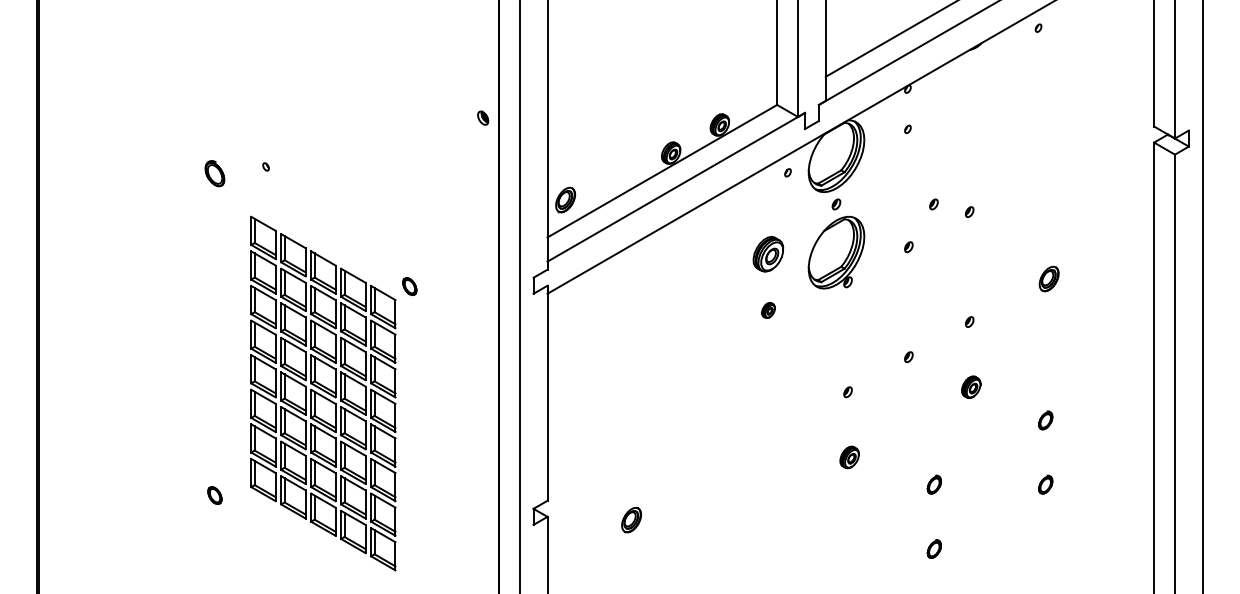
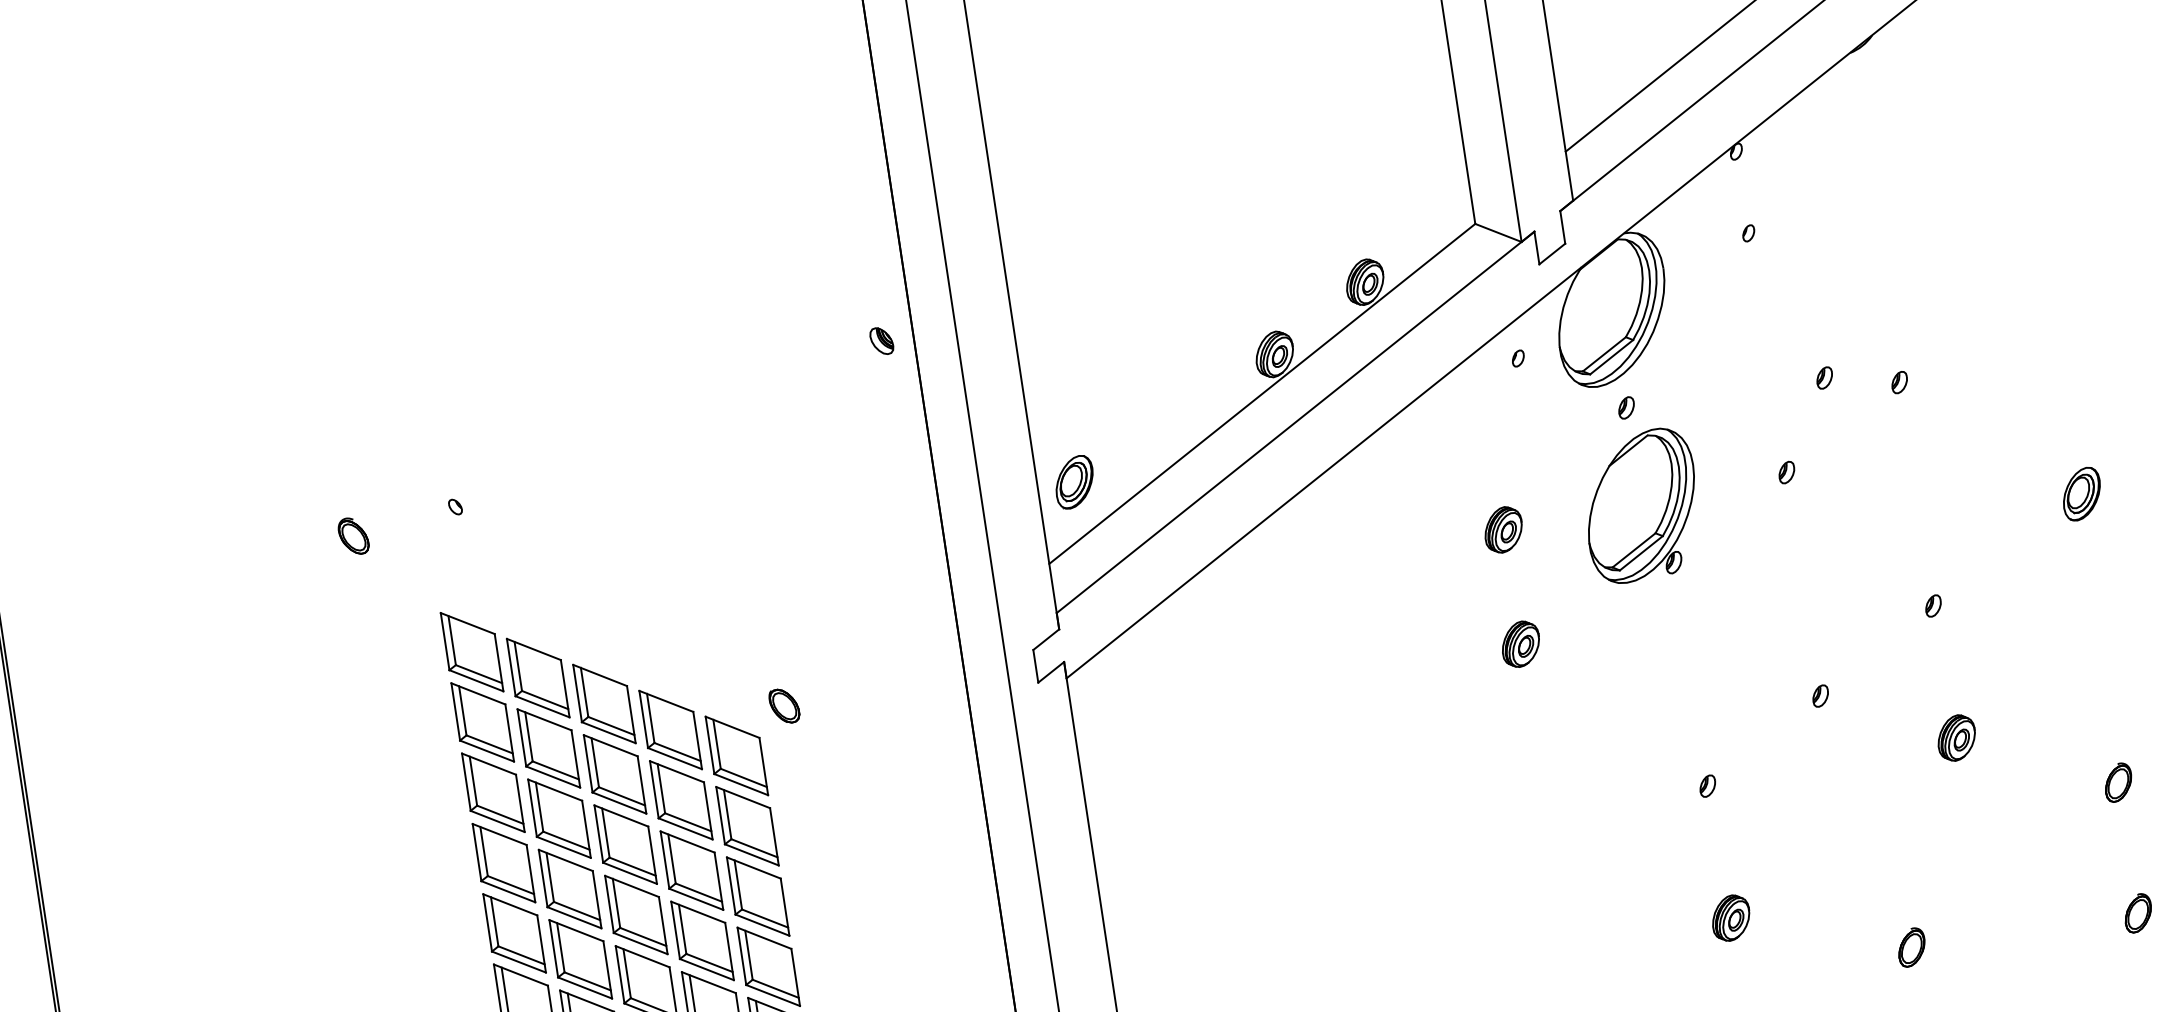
part: (214, 173) -> (352, 536), size x0.71
part: (768, 253) -> (1503, 528), size x0.62
part: (768, 310) -> (1520, 644), size x1.43

